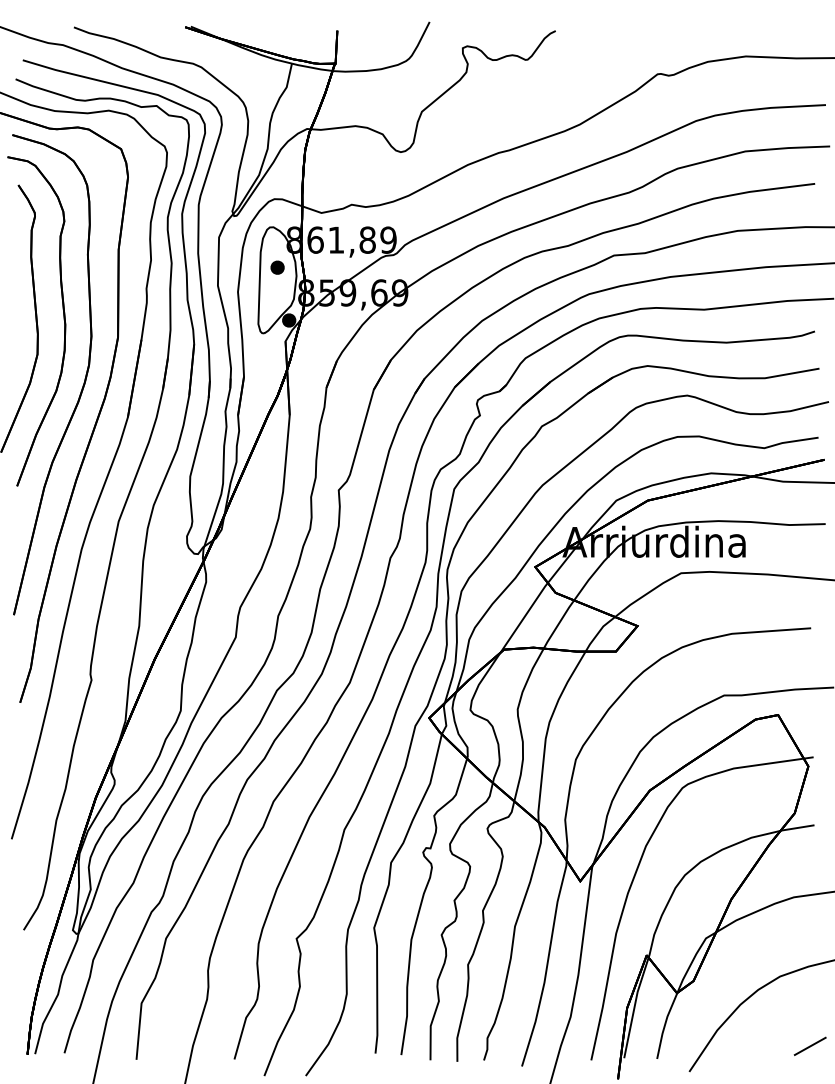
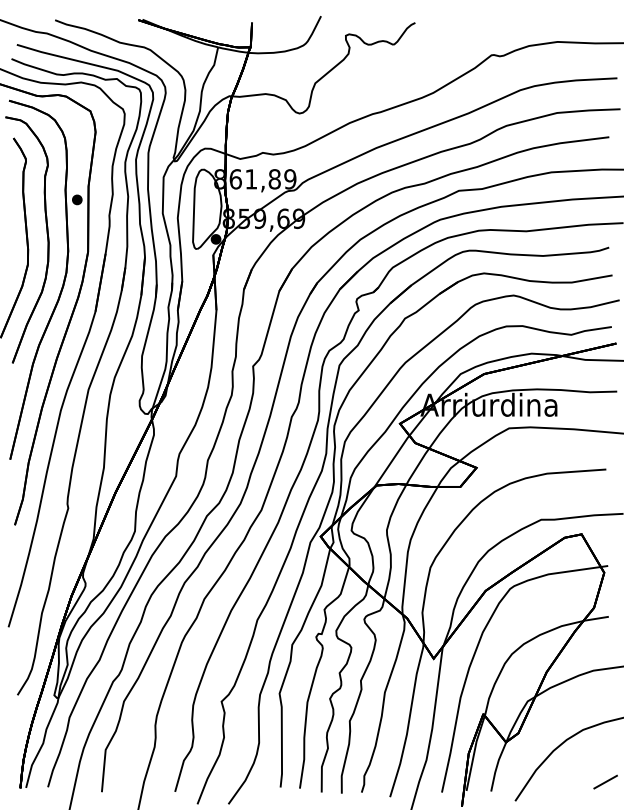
part: (277, 267) -> (77, 199), moved

